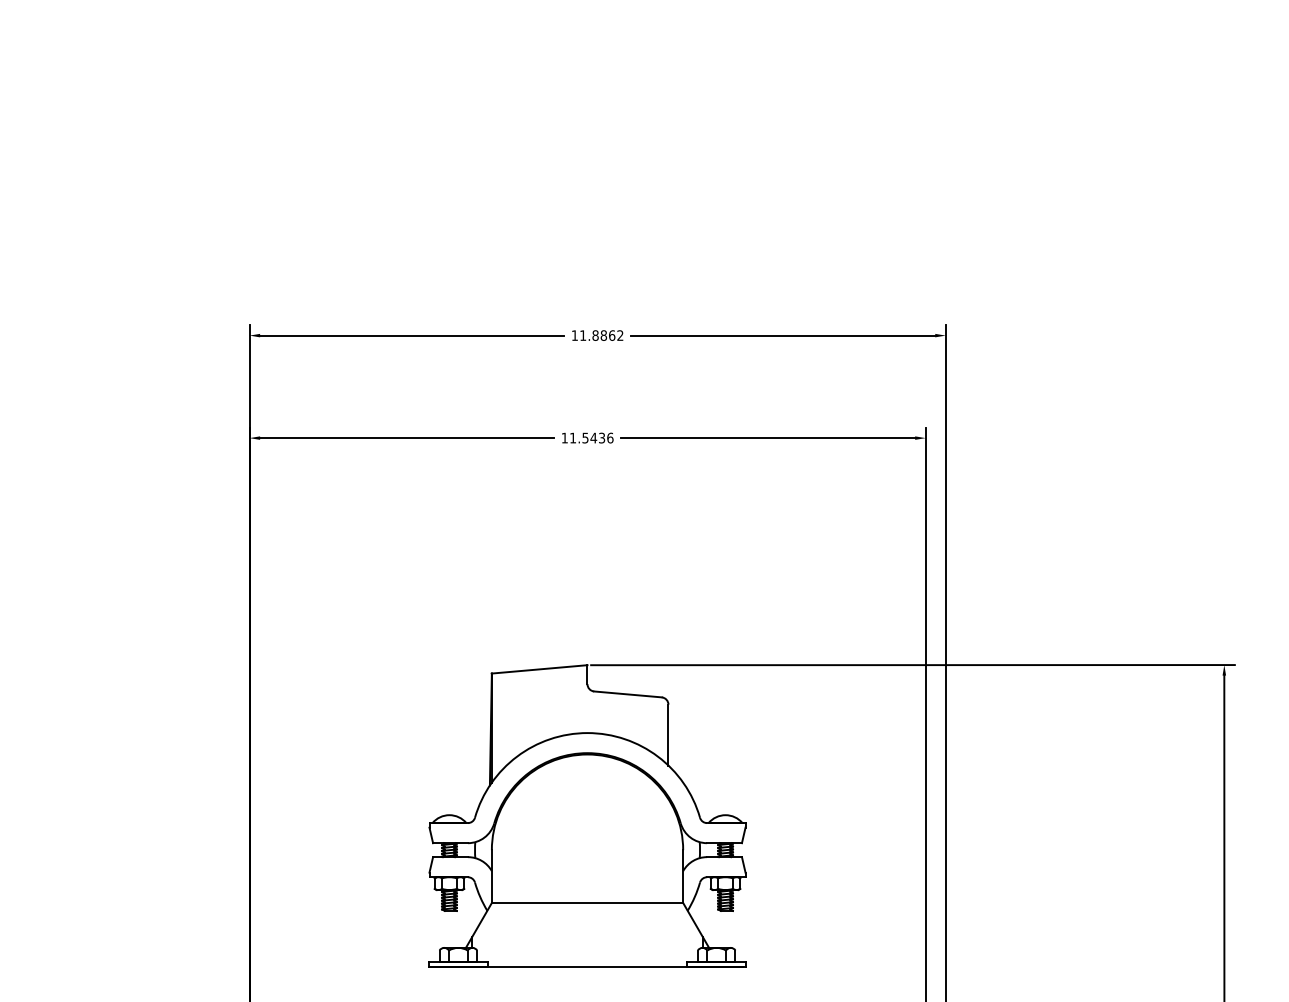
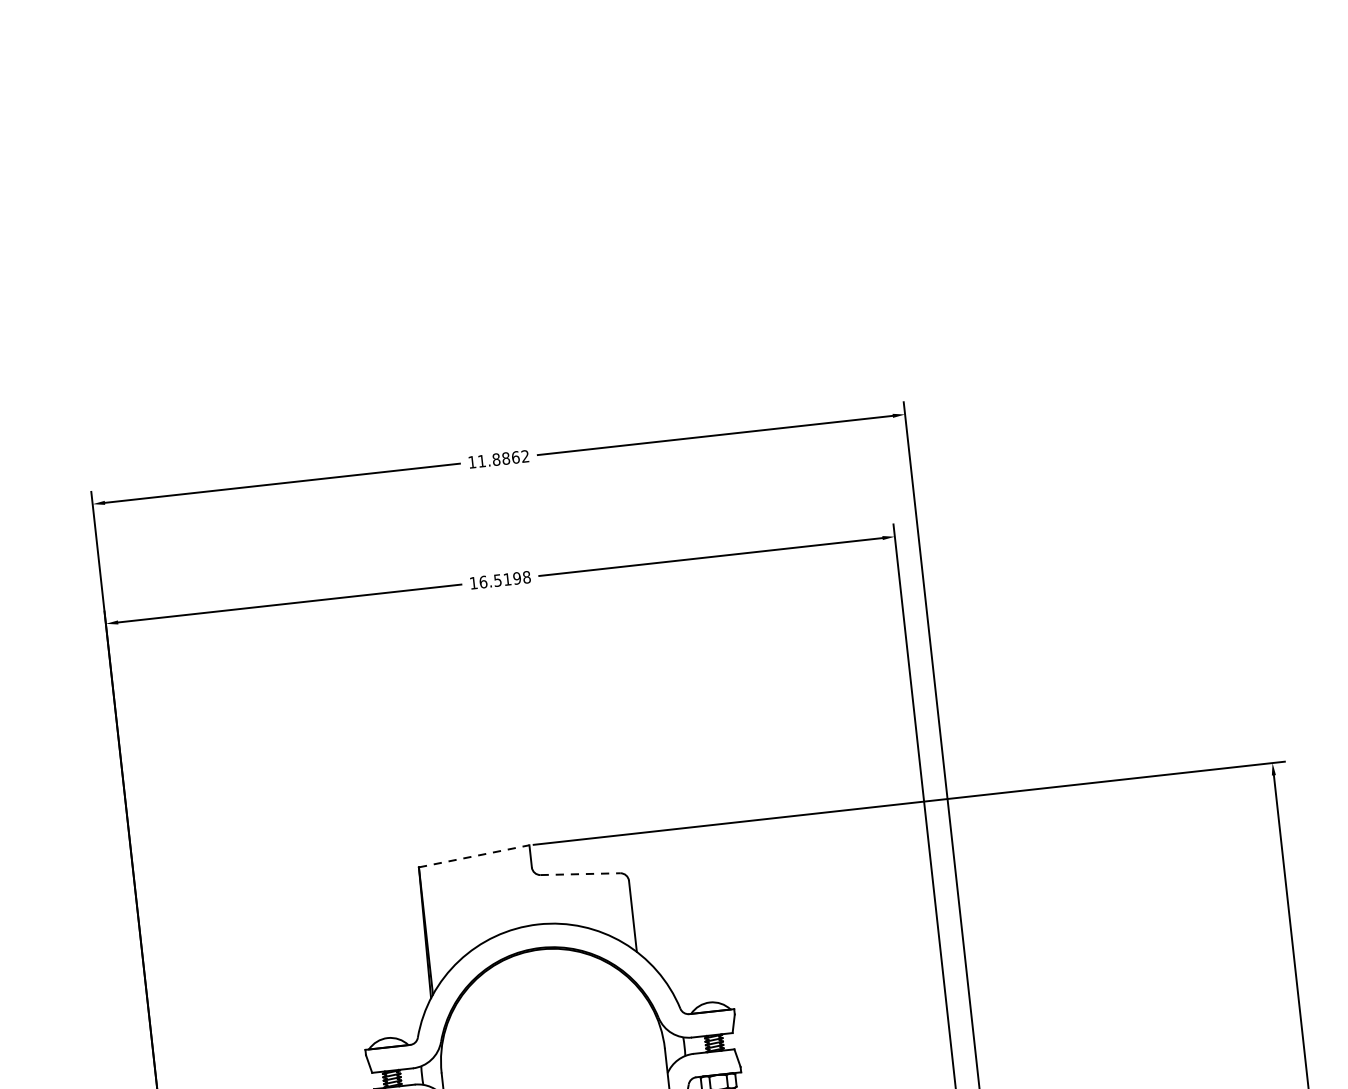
text: (591, 437) -> (504, 579), 11.5436 -> 16.5198
line: (539, 669) -> (473, 856), solid -> dashed
line: (627, 694) -> (579, 874), solid -> dashed

